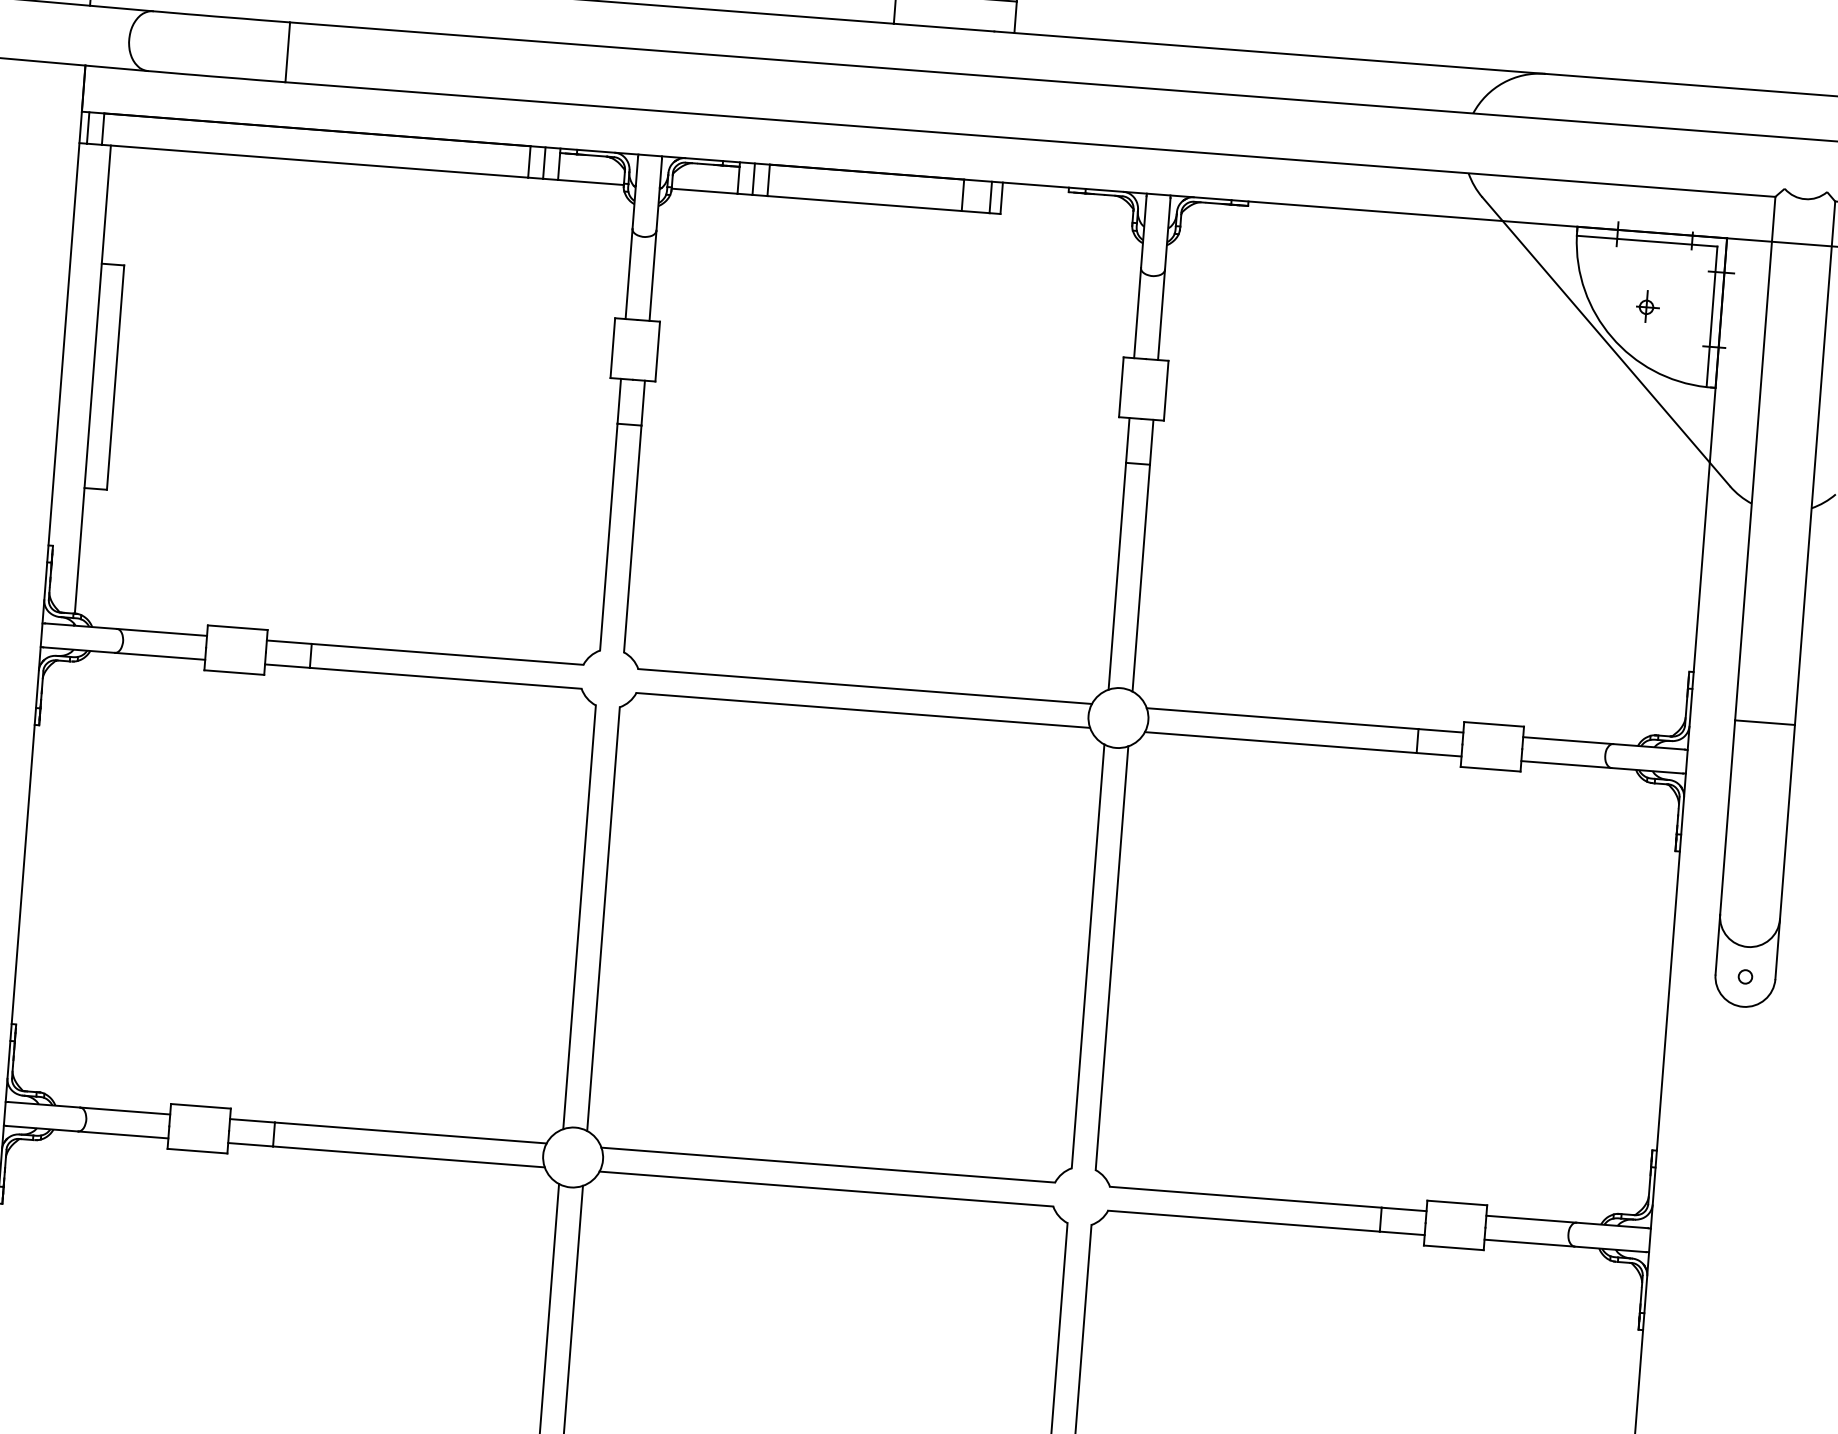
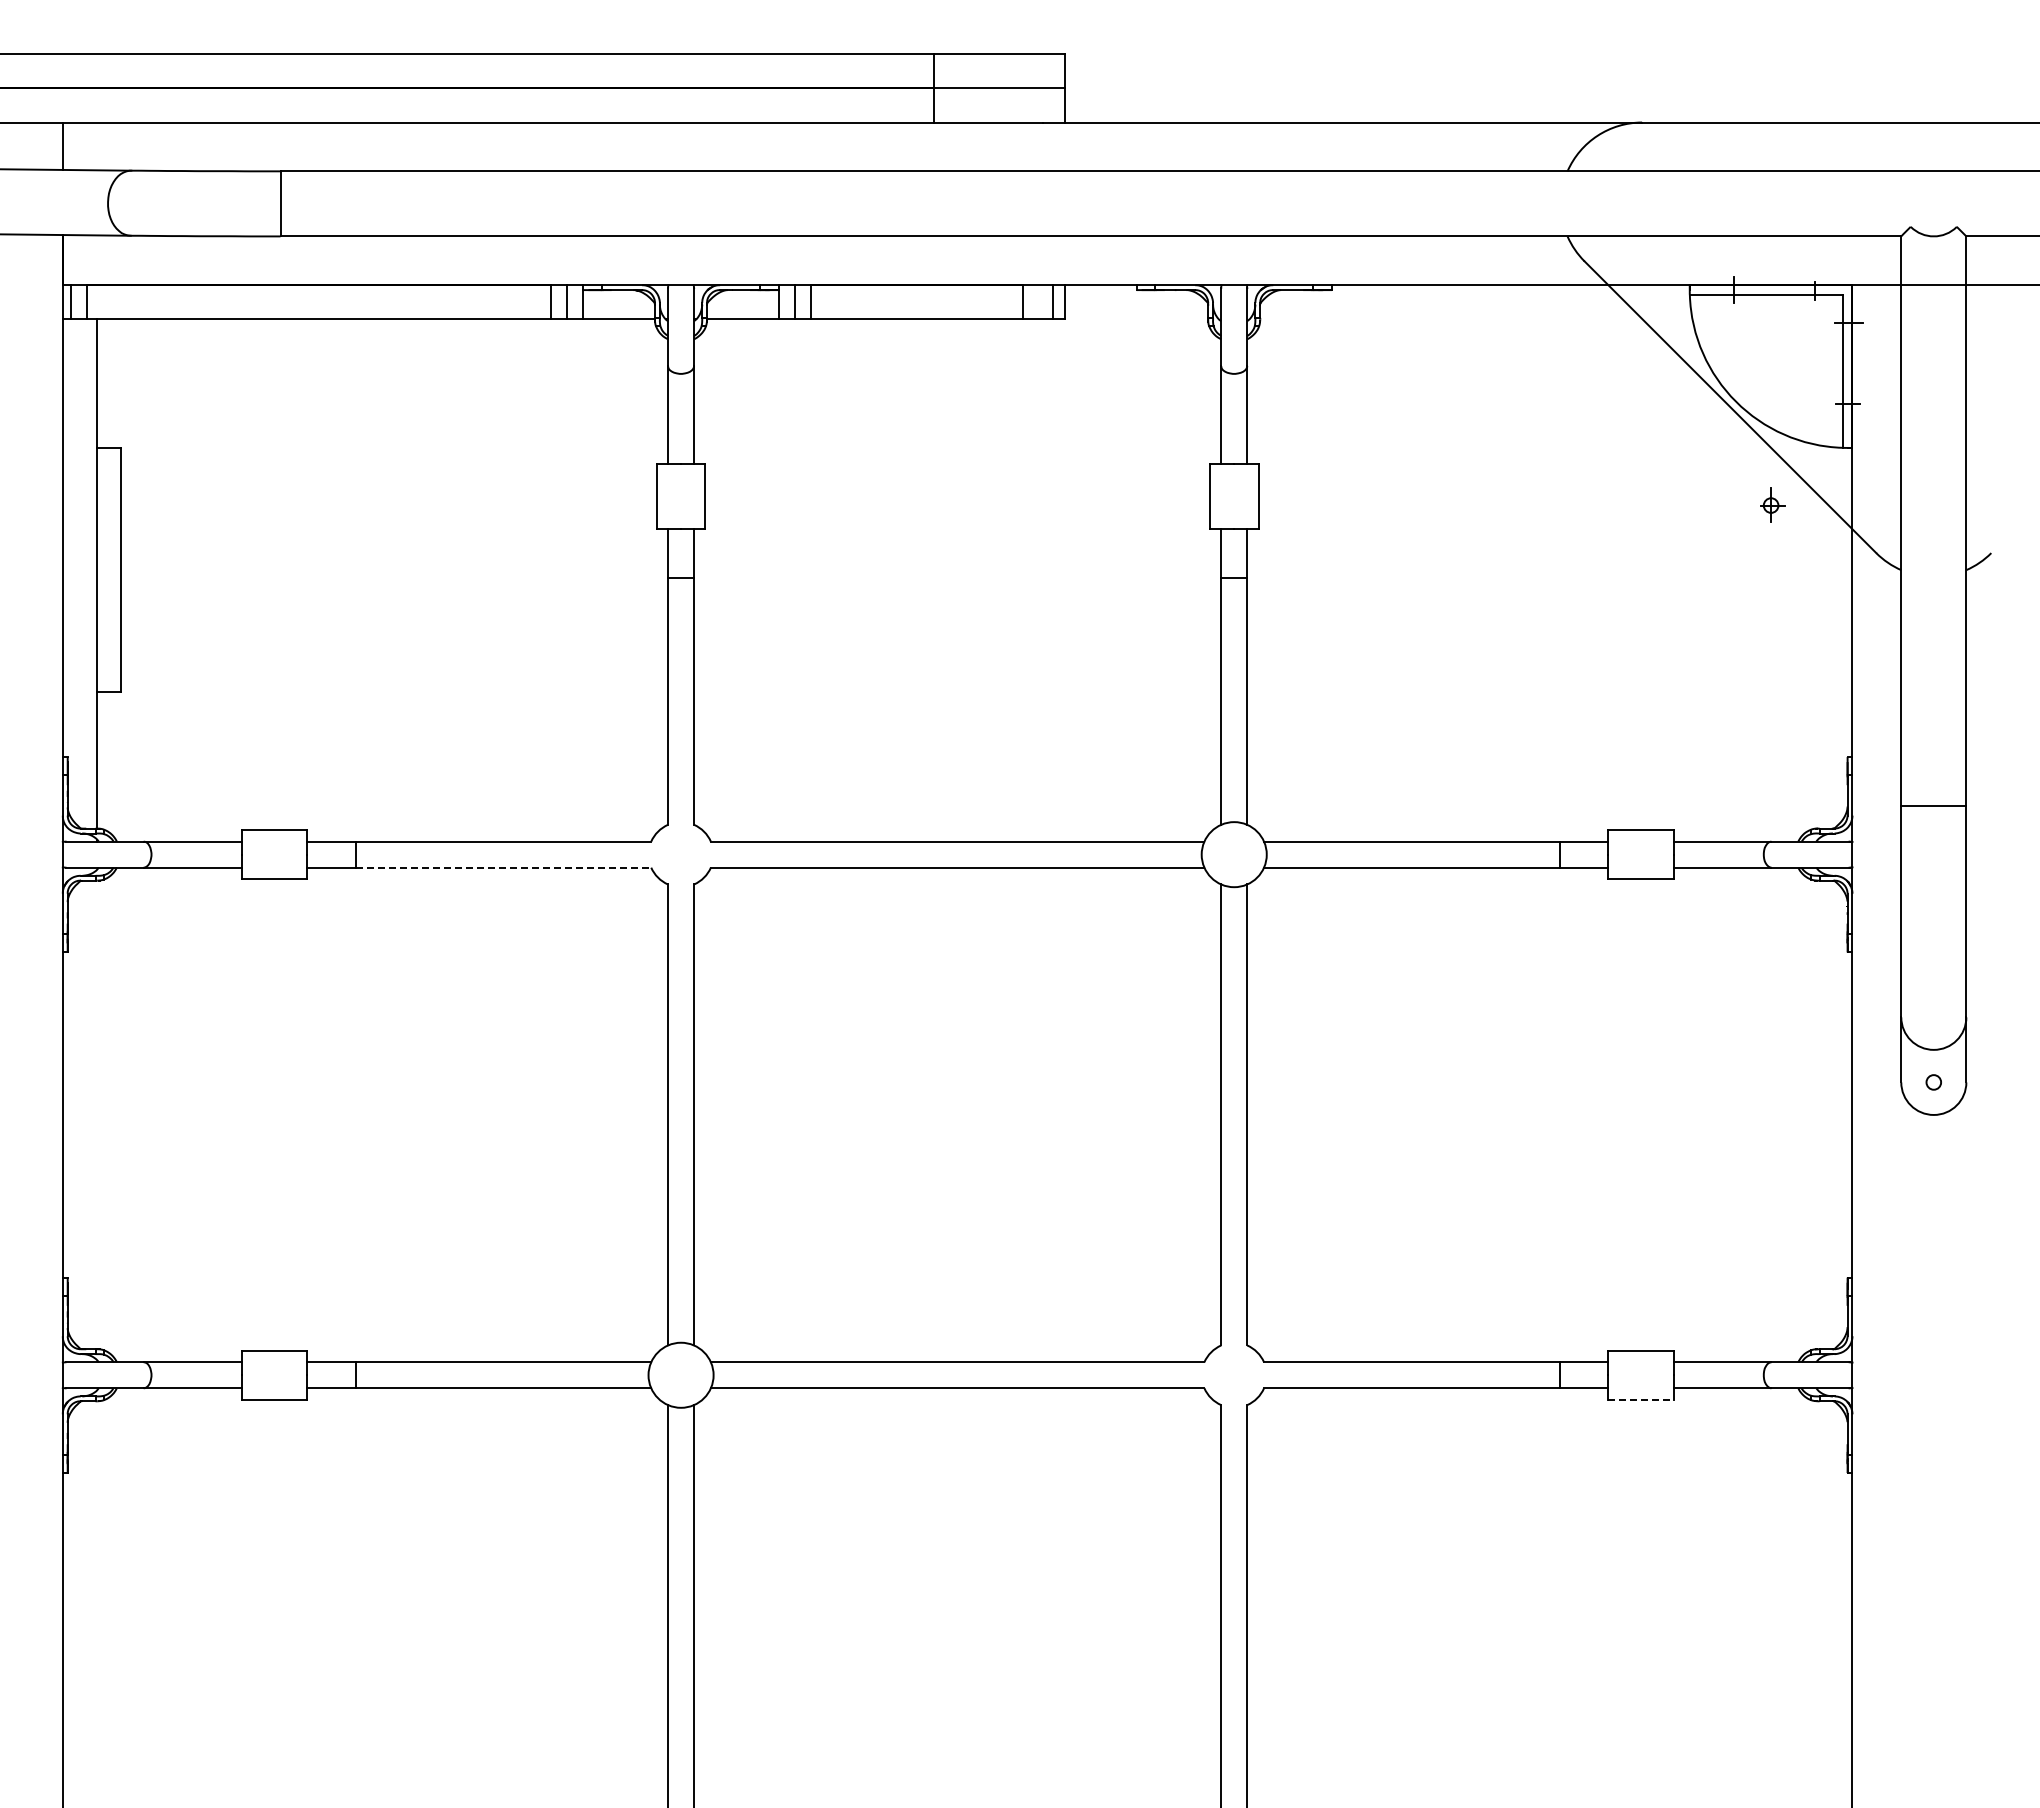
part: (1647, 306) -> (1772, 504), moved
line: (445, 678) -> (503, 867), solid -> dashed
line: (1453, 1247) -> (1640, 1399), solid -> dashed

